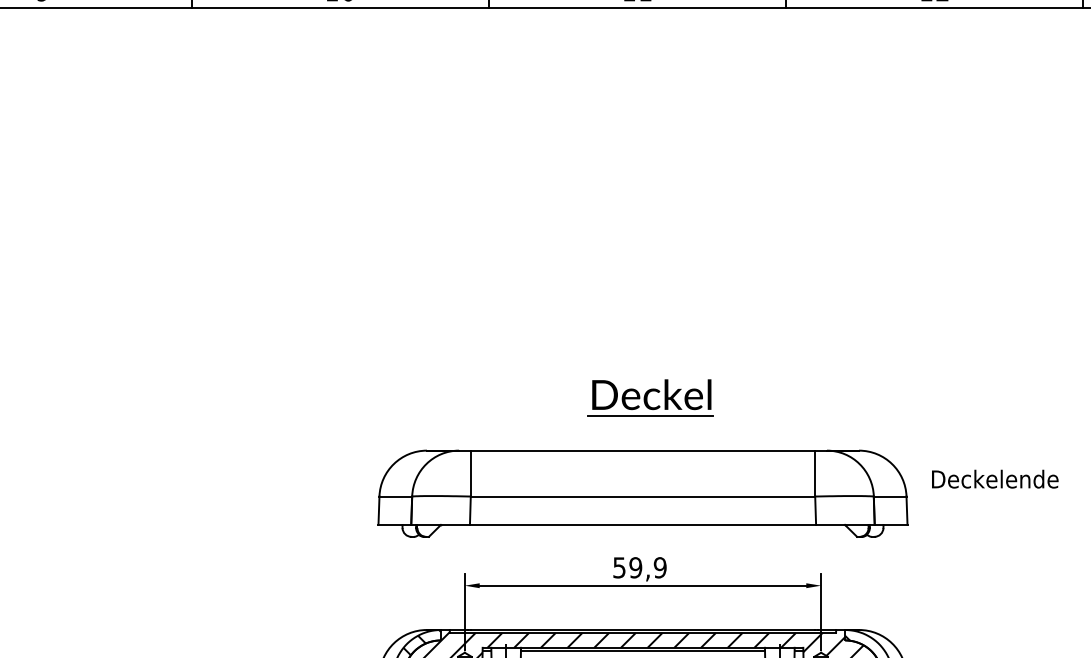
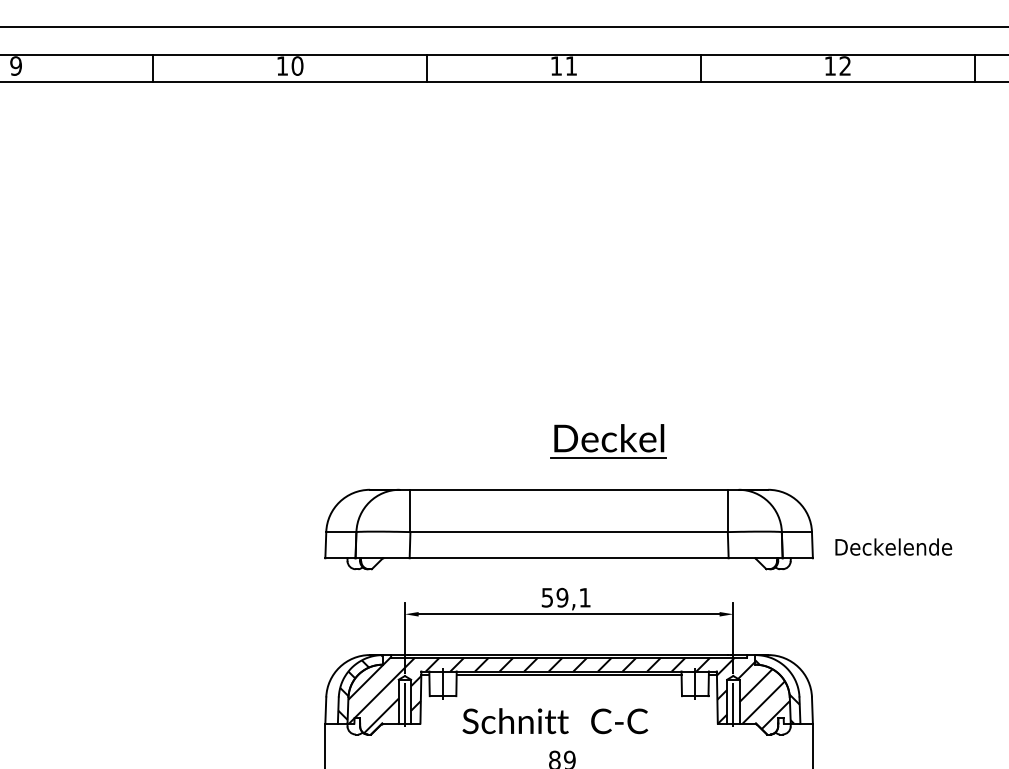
part: (650, 398) -> (608, 441), moved
text: (994, 478) -> (893, 546), moved
text: (659, 567) -> (584, 597), 59,9 -> 59,1

